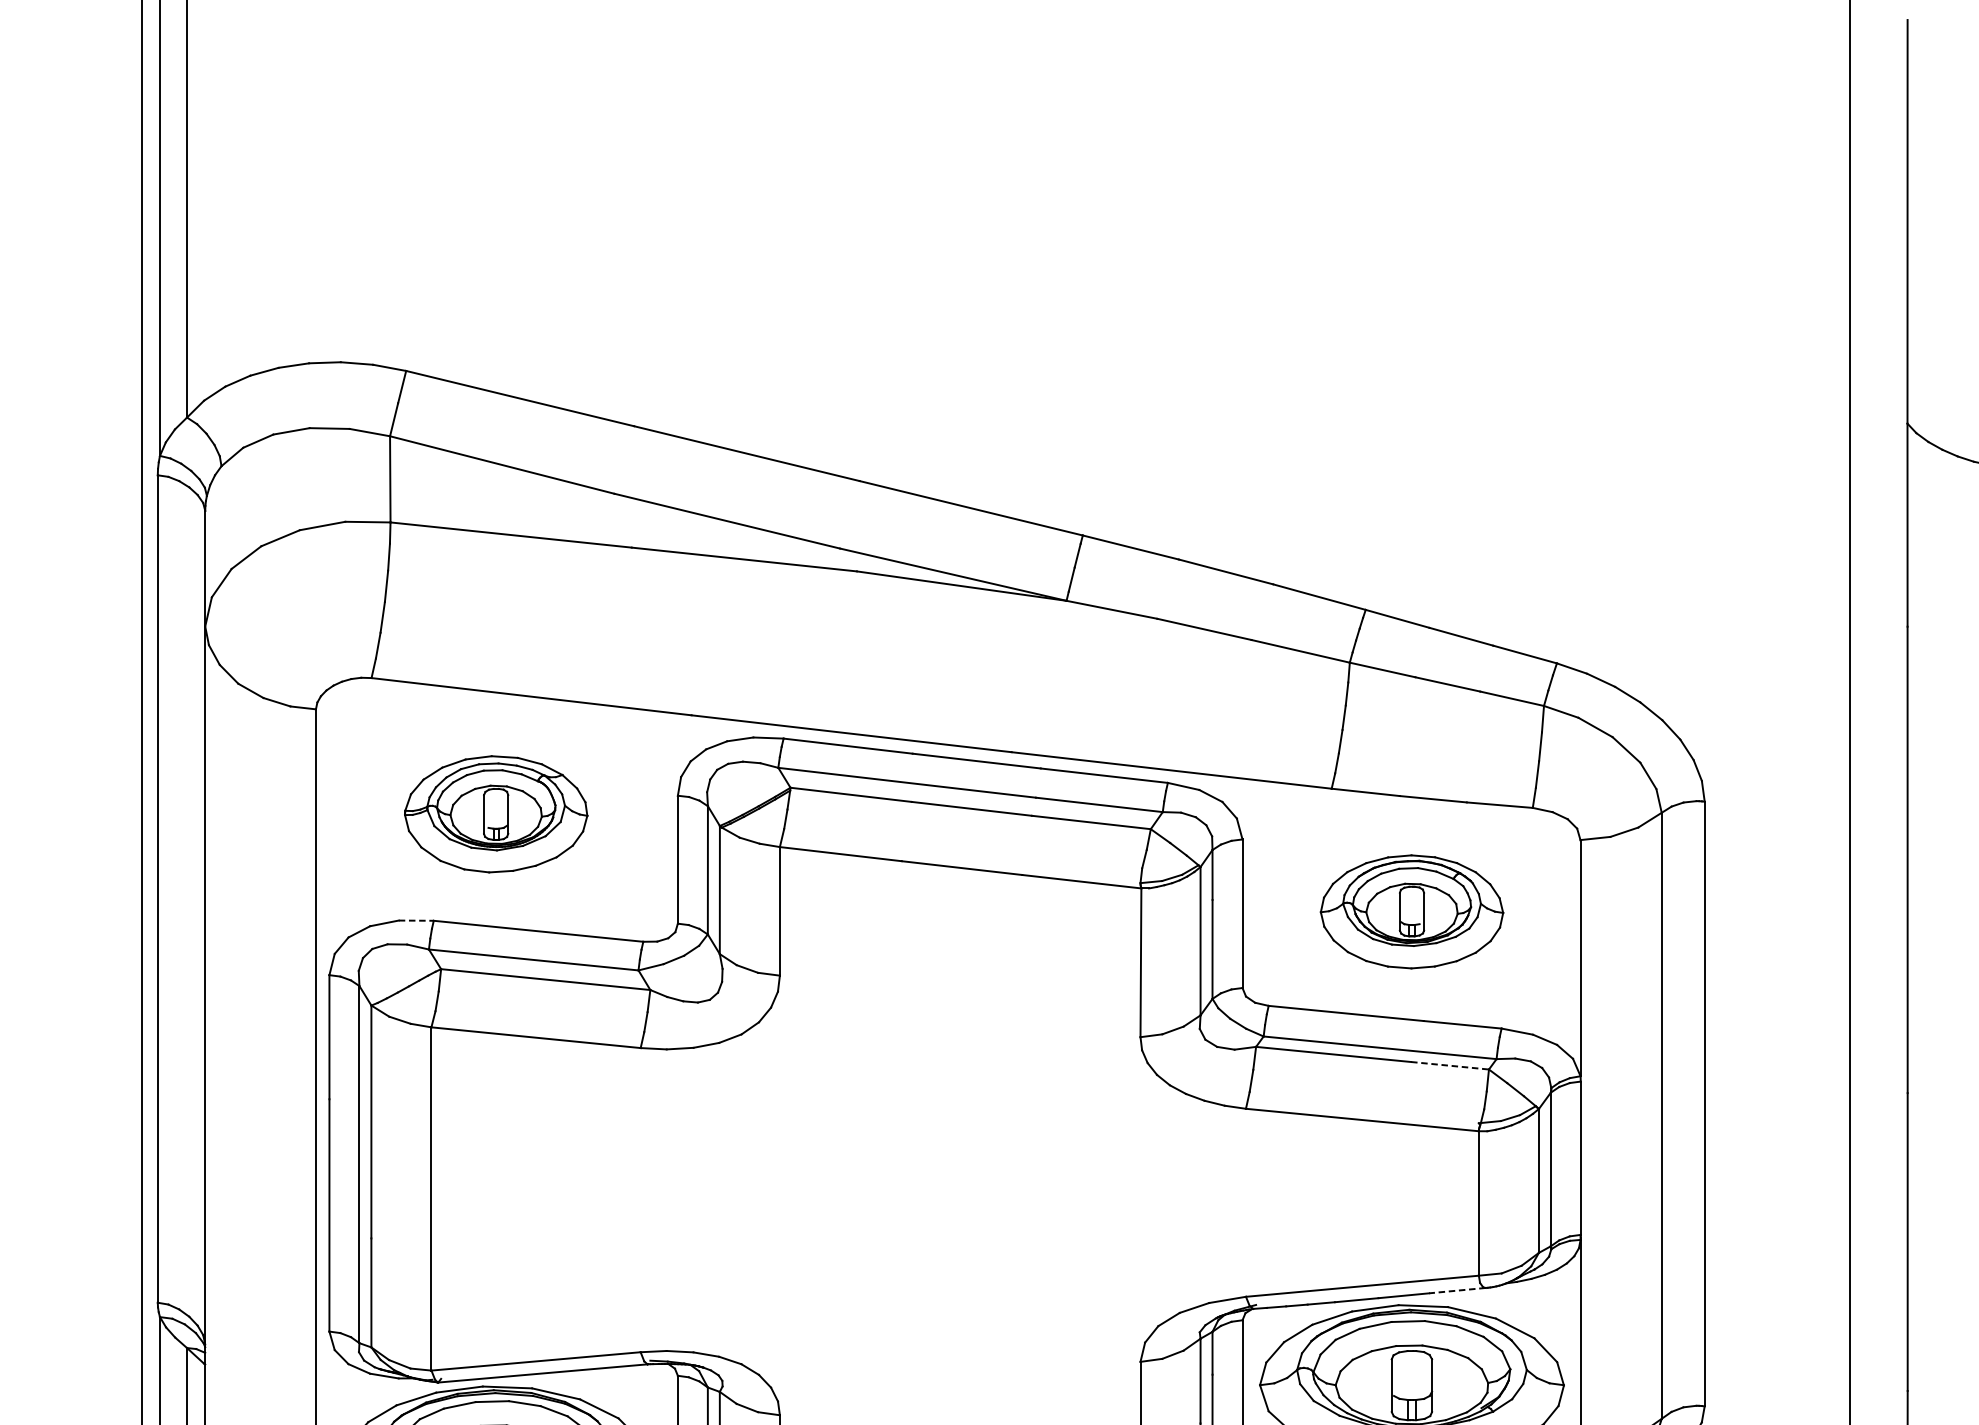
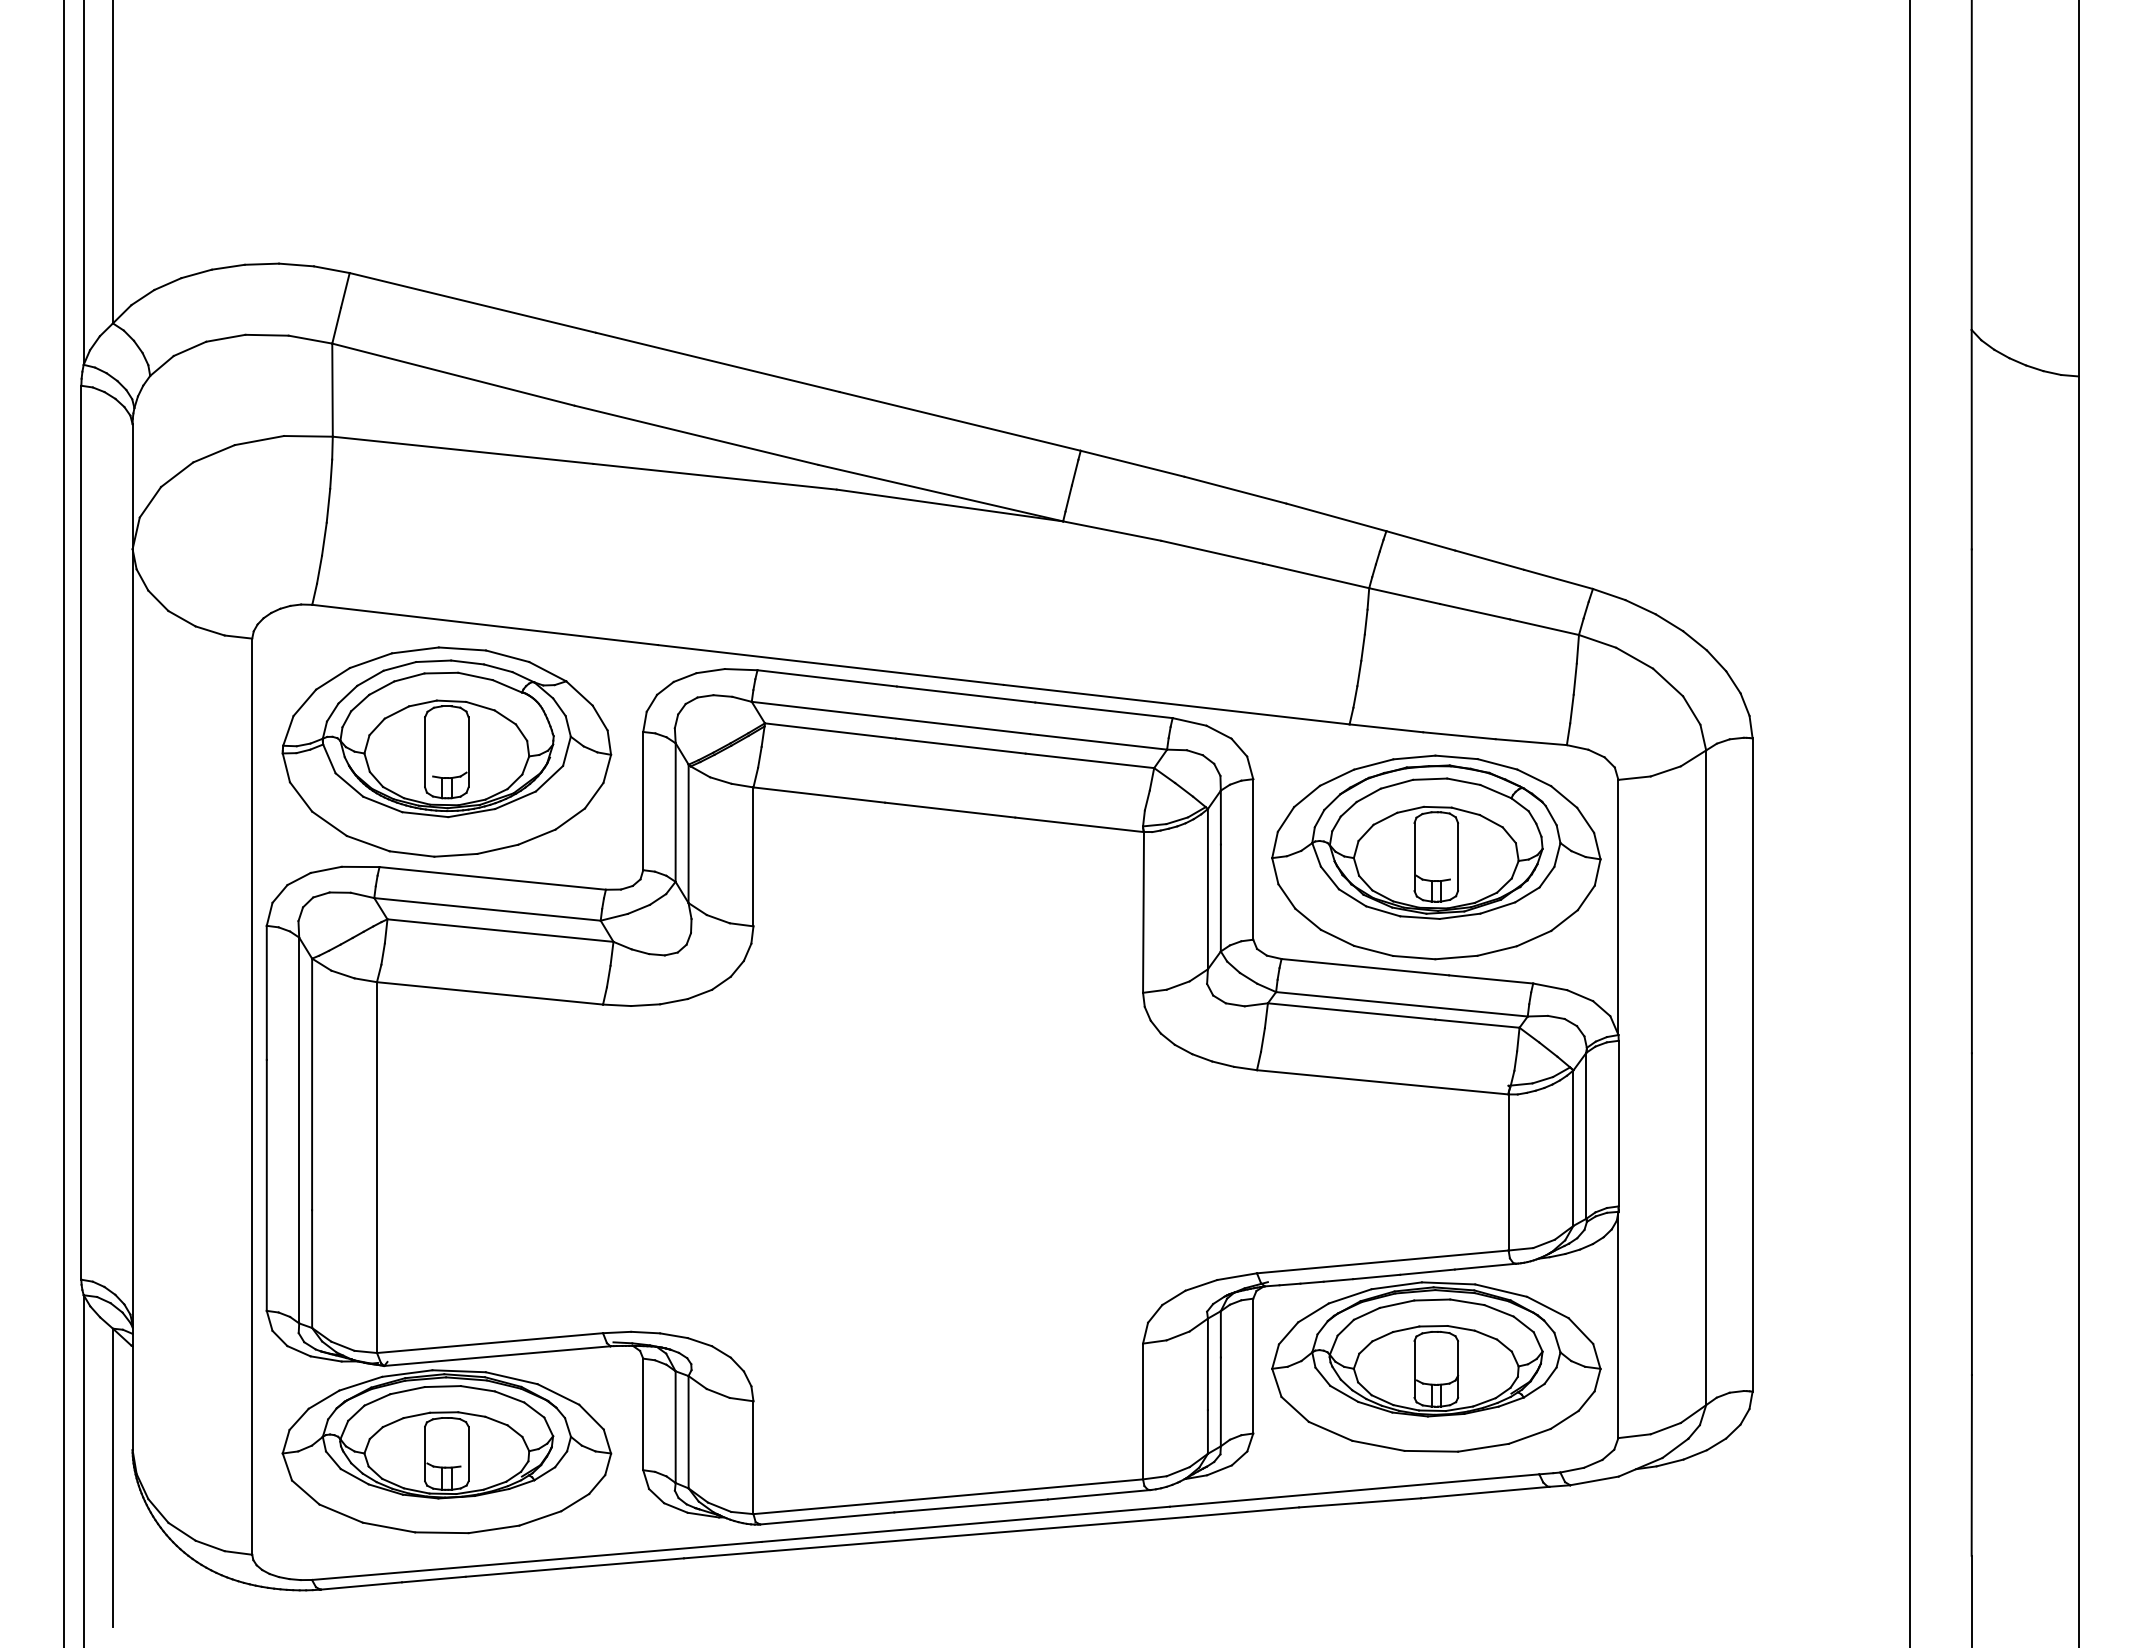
part: (495, 813) -> (446, 751), size x1.67
part: (1412, 911) -> (1436, 857), size x1.67
line: (416, 920) -> (360, 866), dashed -> solid
line: (1450, 1065) -> (1477, 1023), dashed -> solid
line: (1457, 1290) -> (1485, 1266), dashed -> solid

